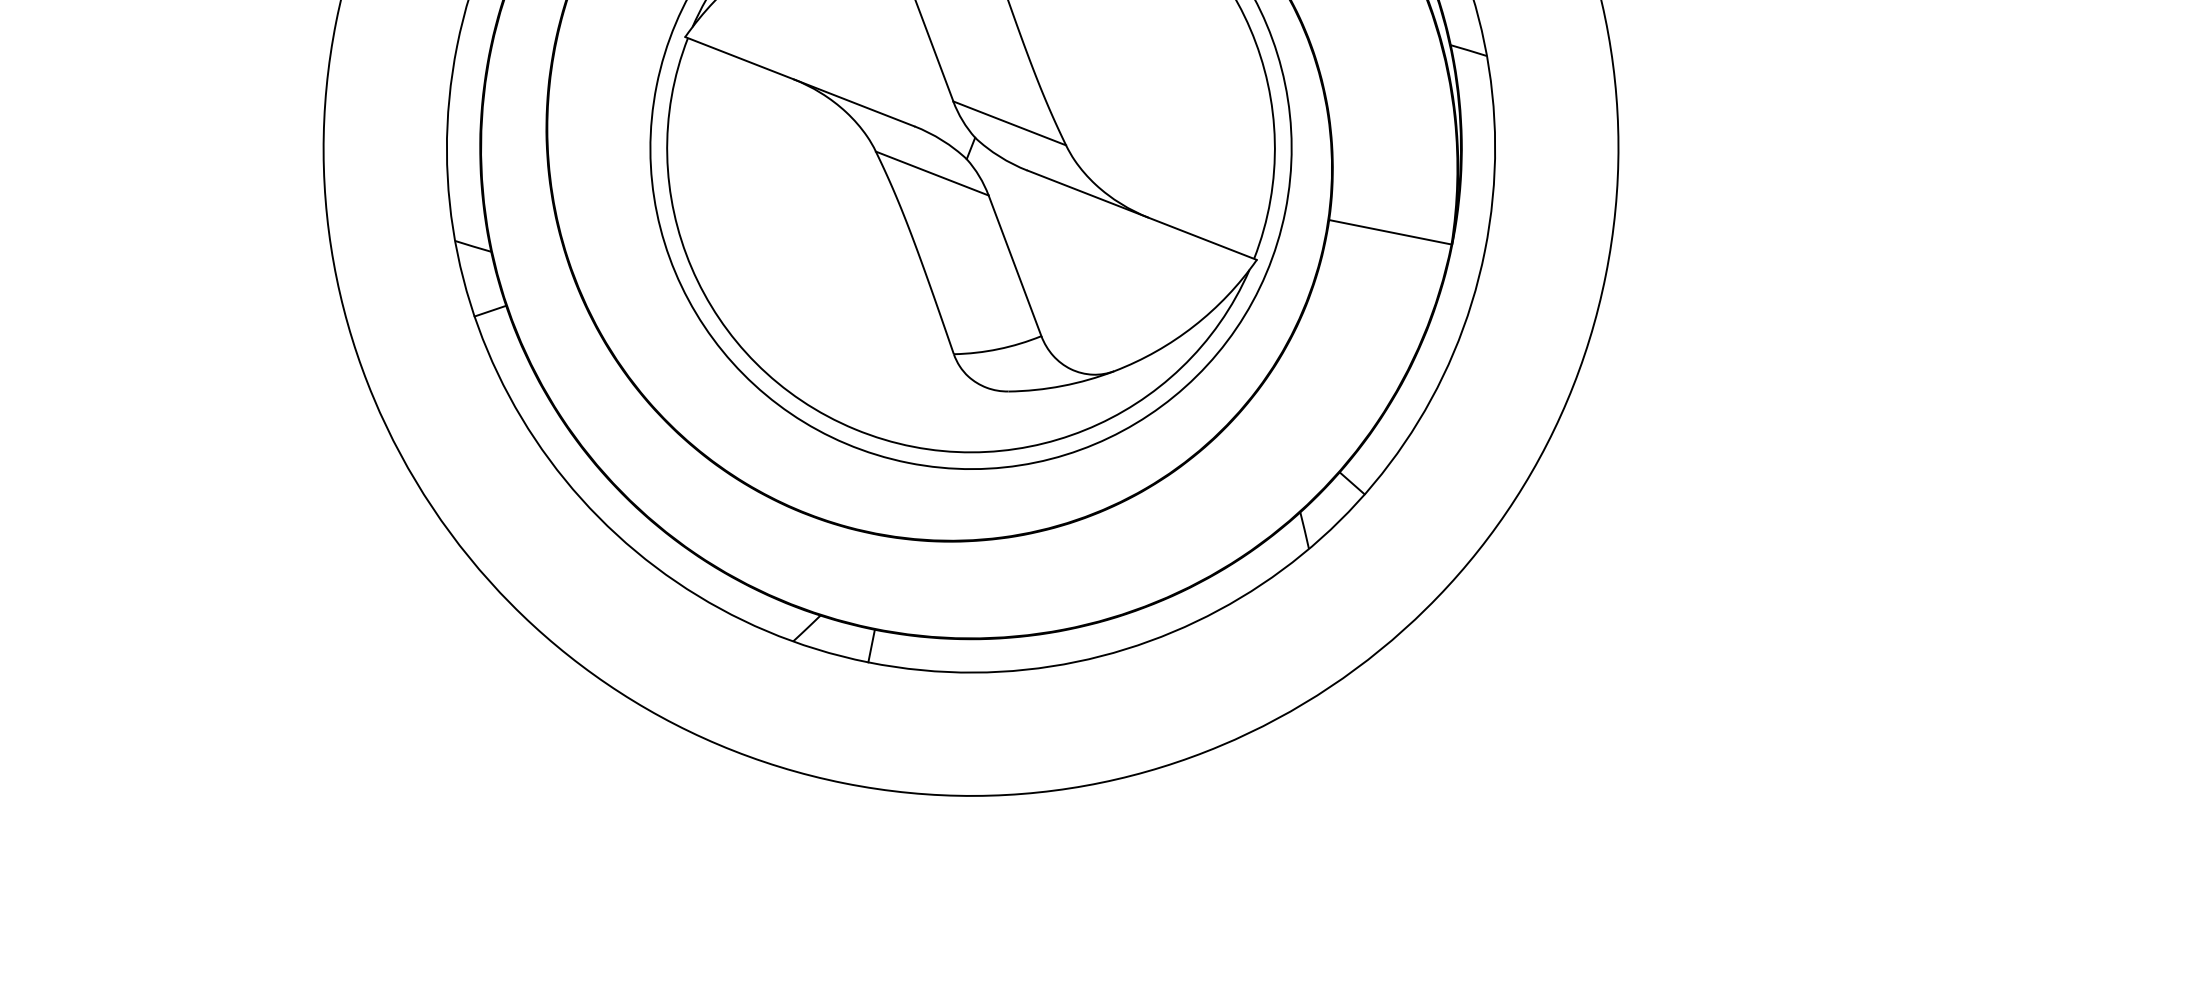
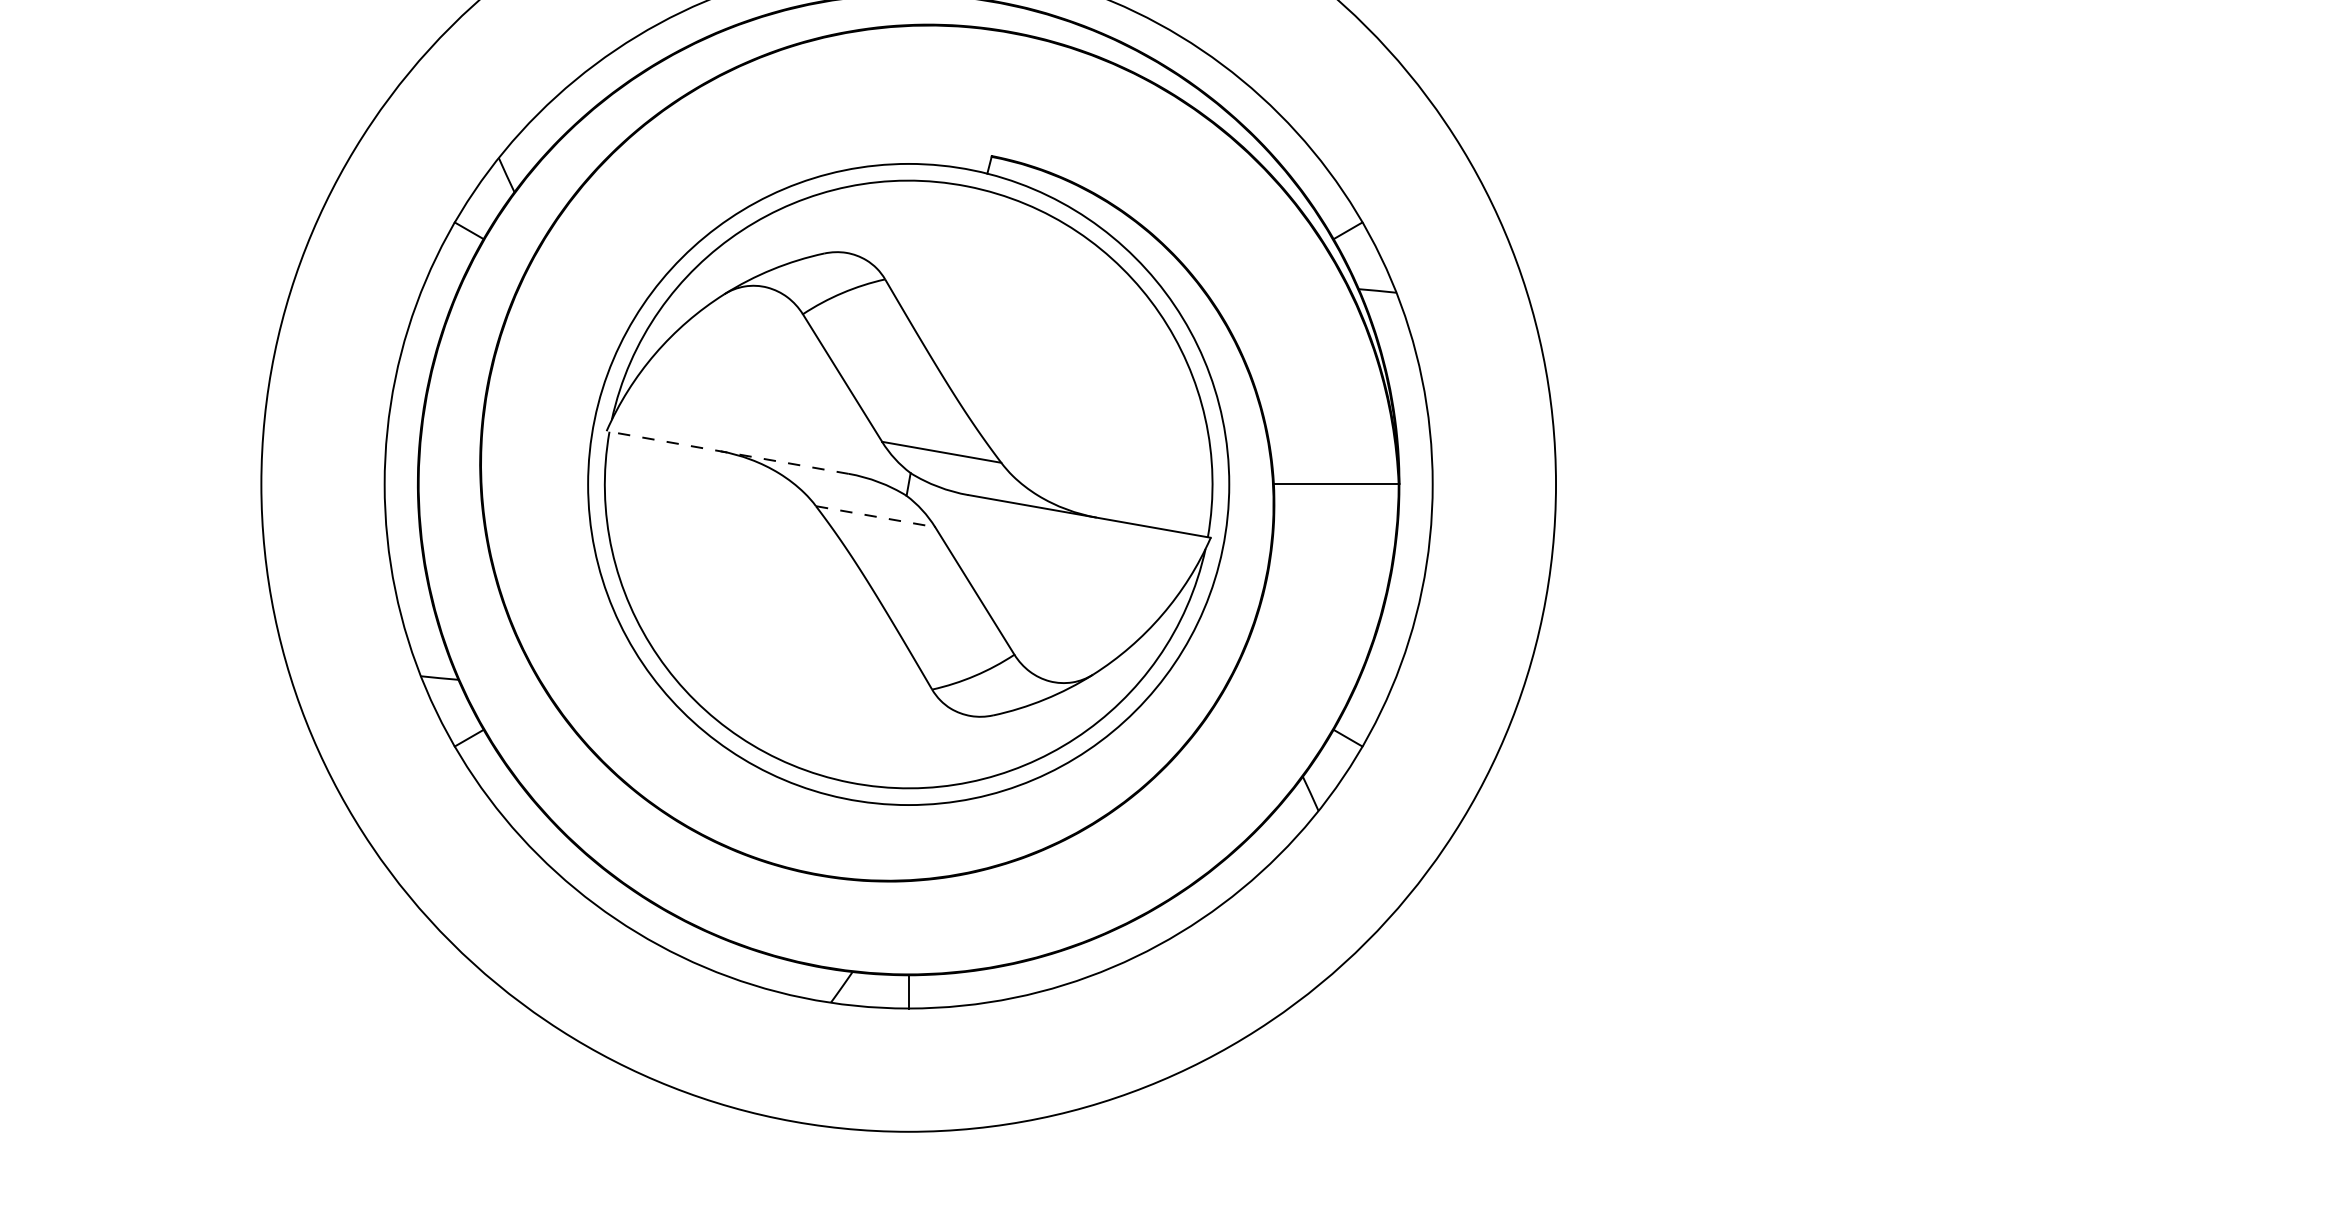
line: (799, 81) -> (727, 452), solid -> dashed
line: (932, 173) -> (875, 516), solid -> dashed

